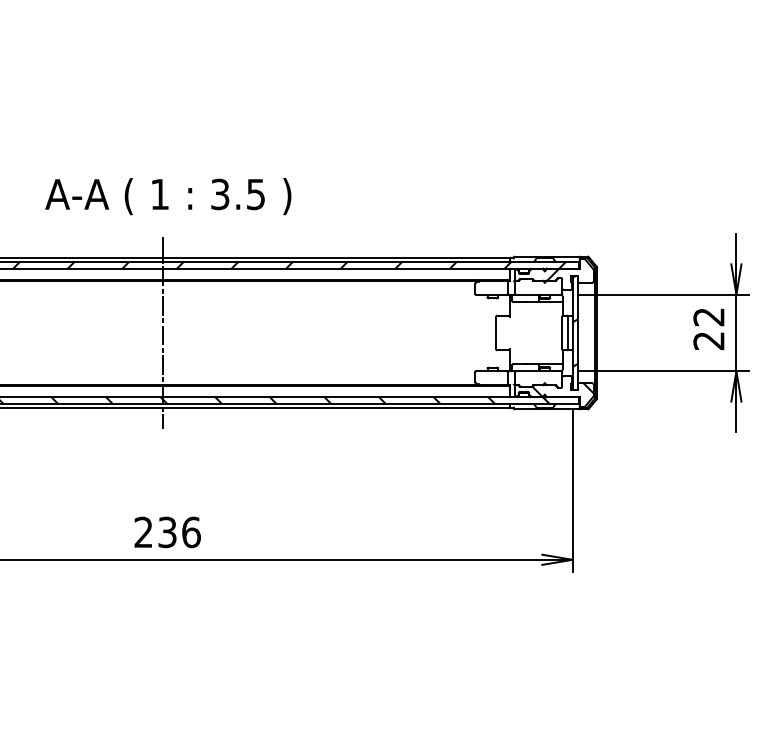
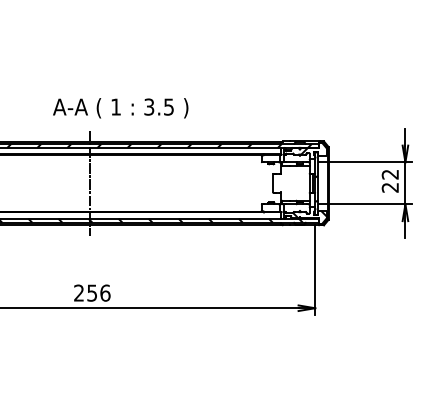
text: (167, 196) -> (120, 108), moved
text: (167, 531) -> (92, 292), 236 -> 256

